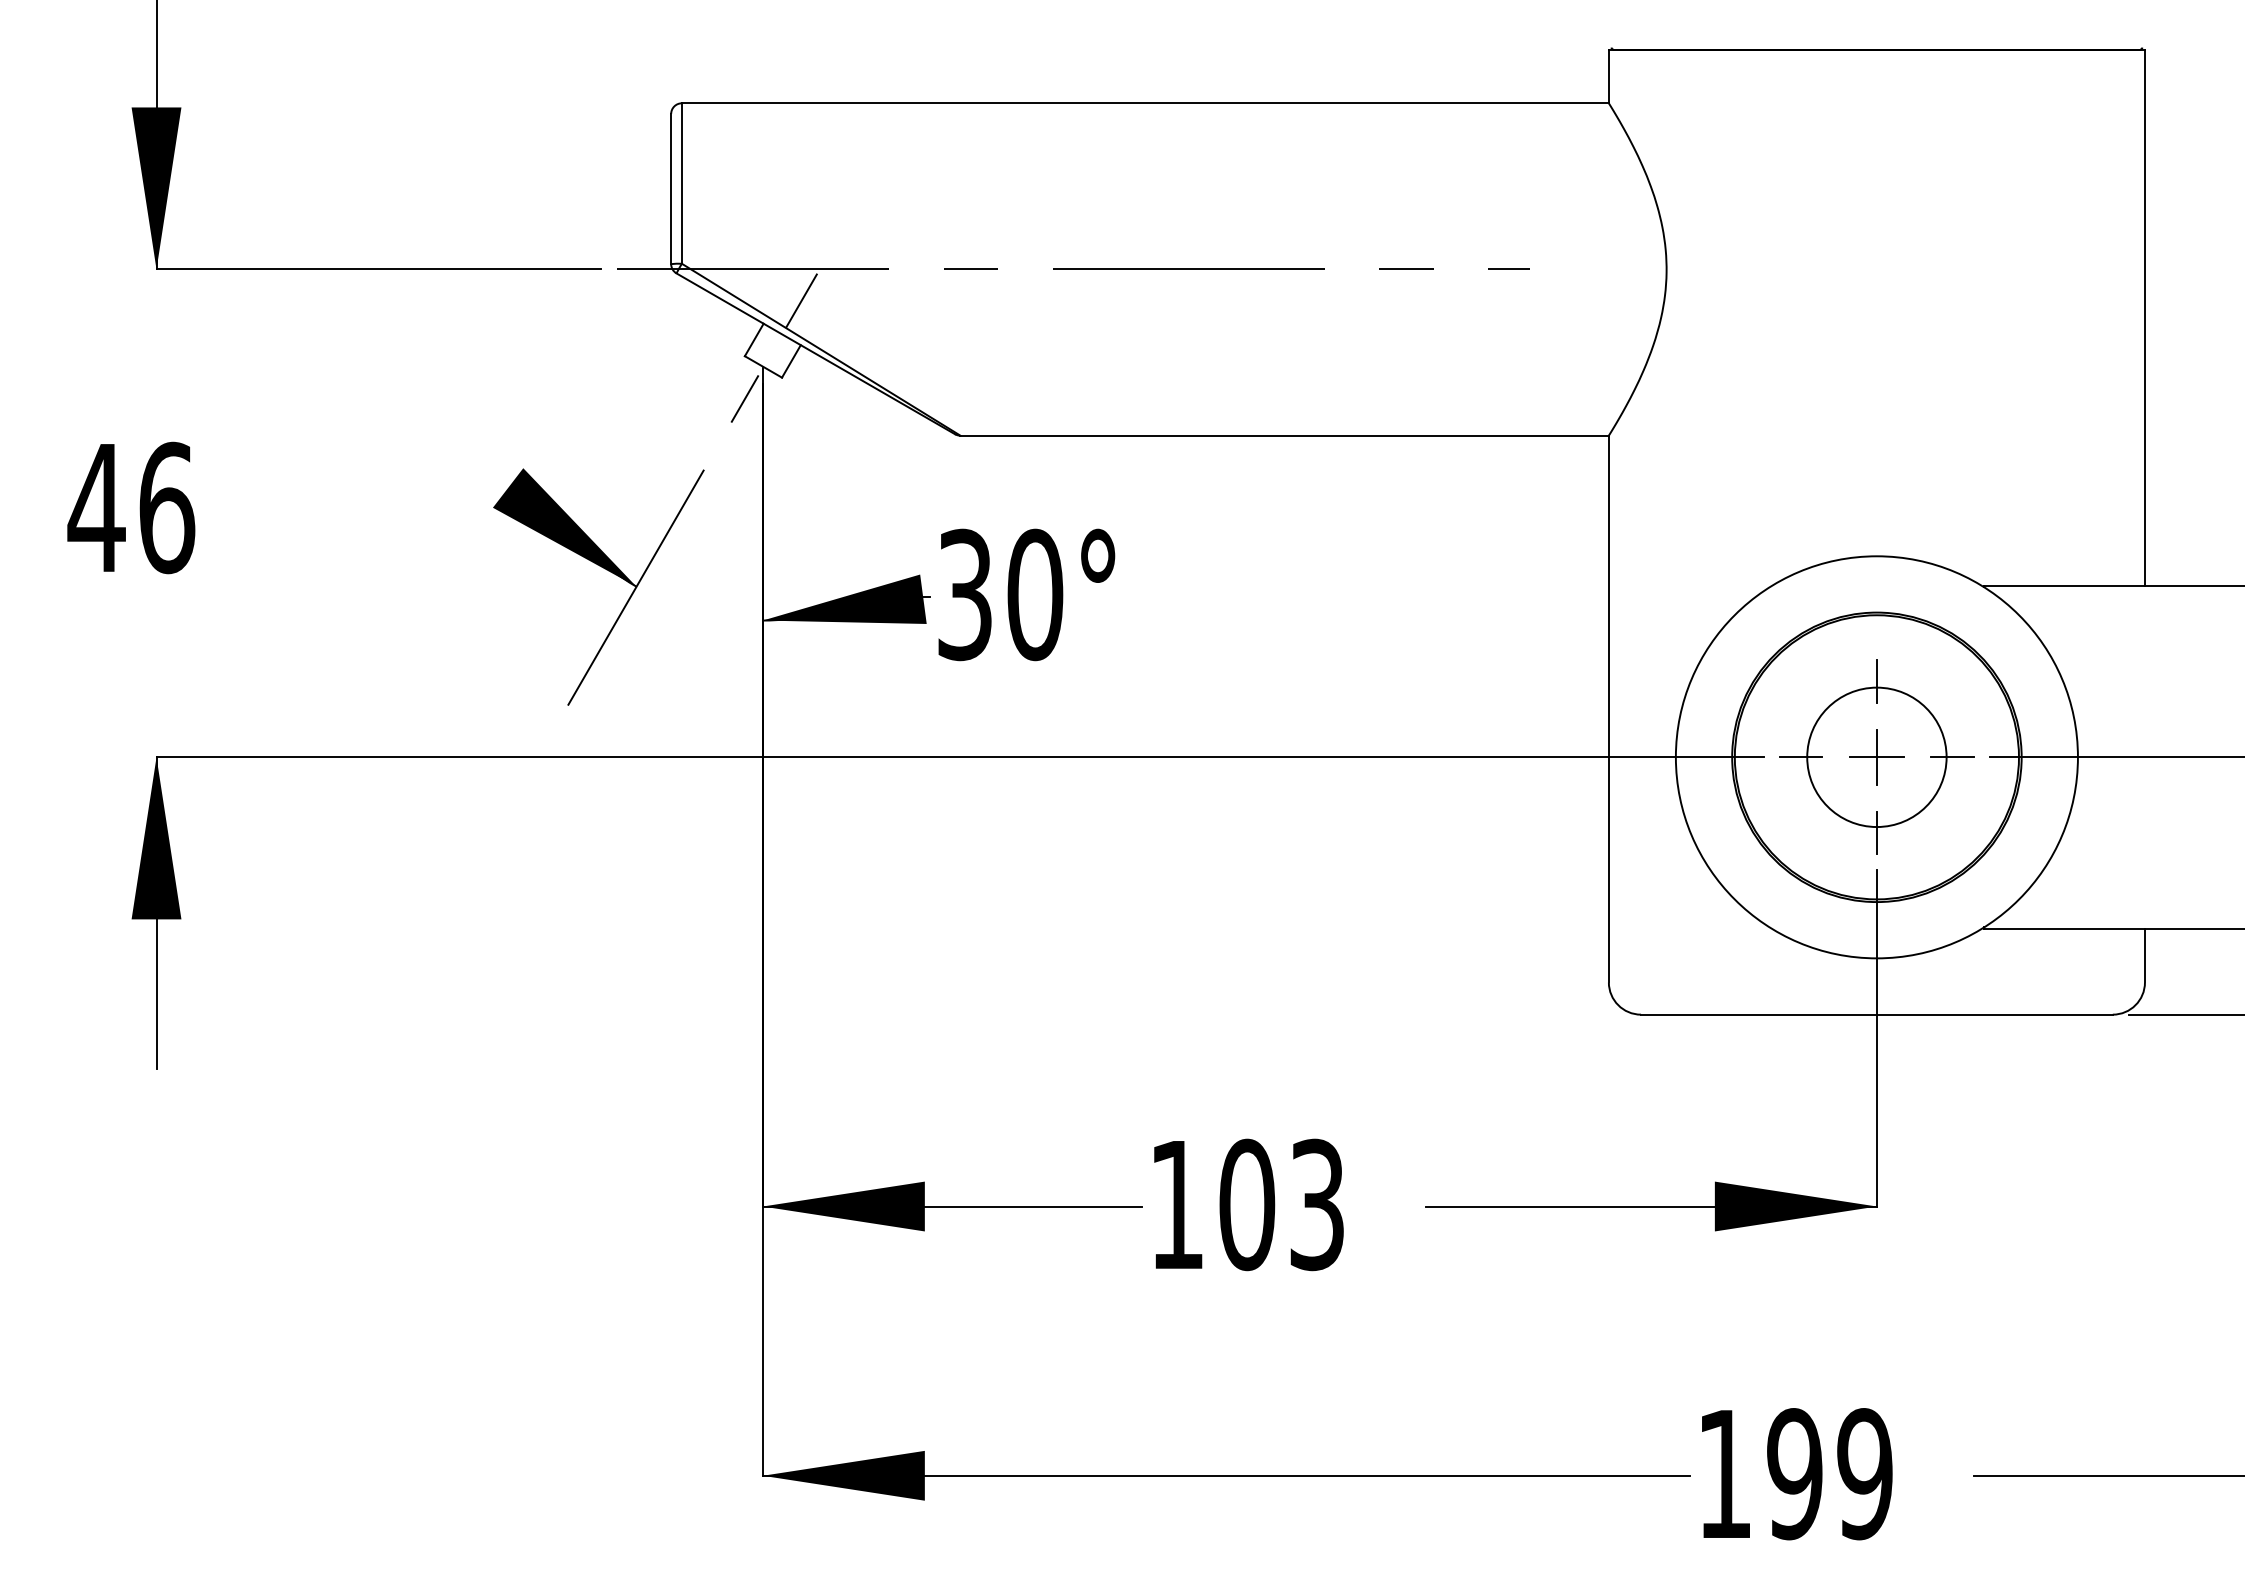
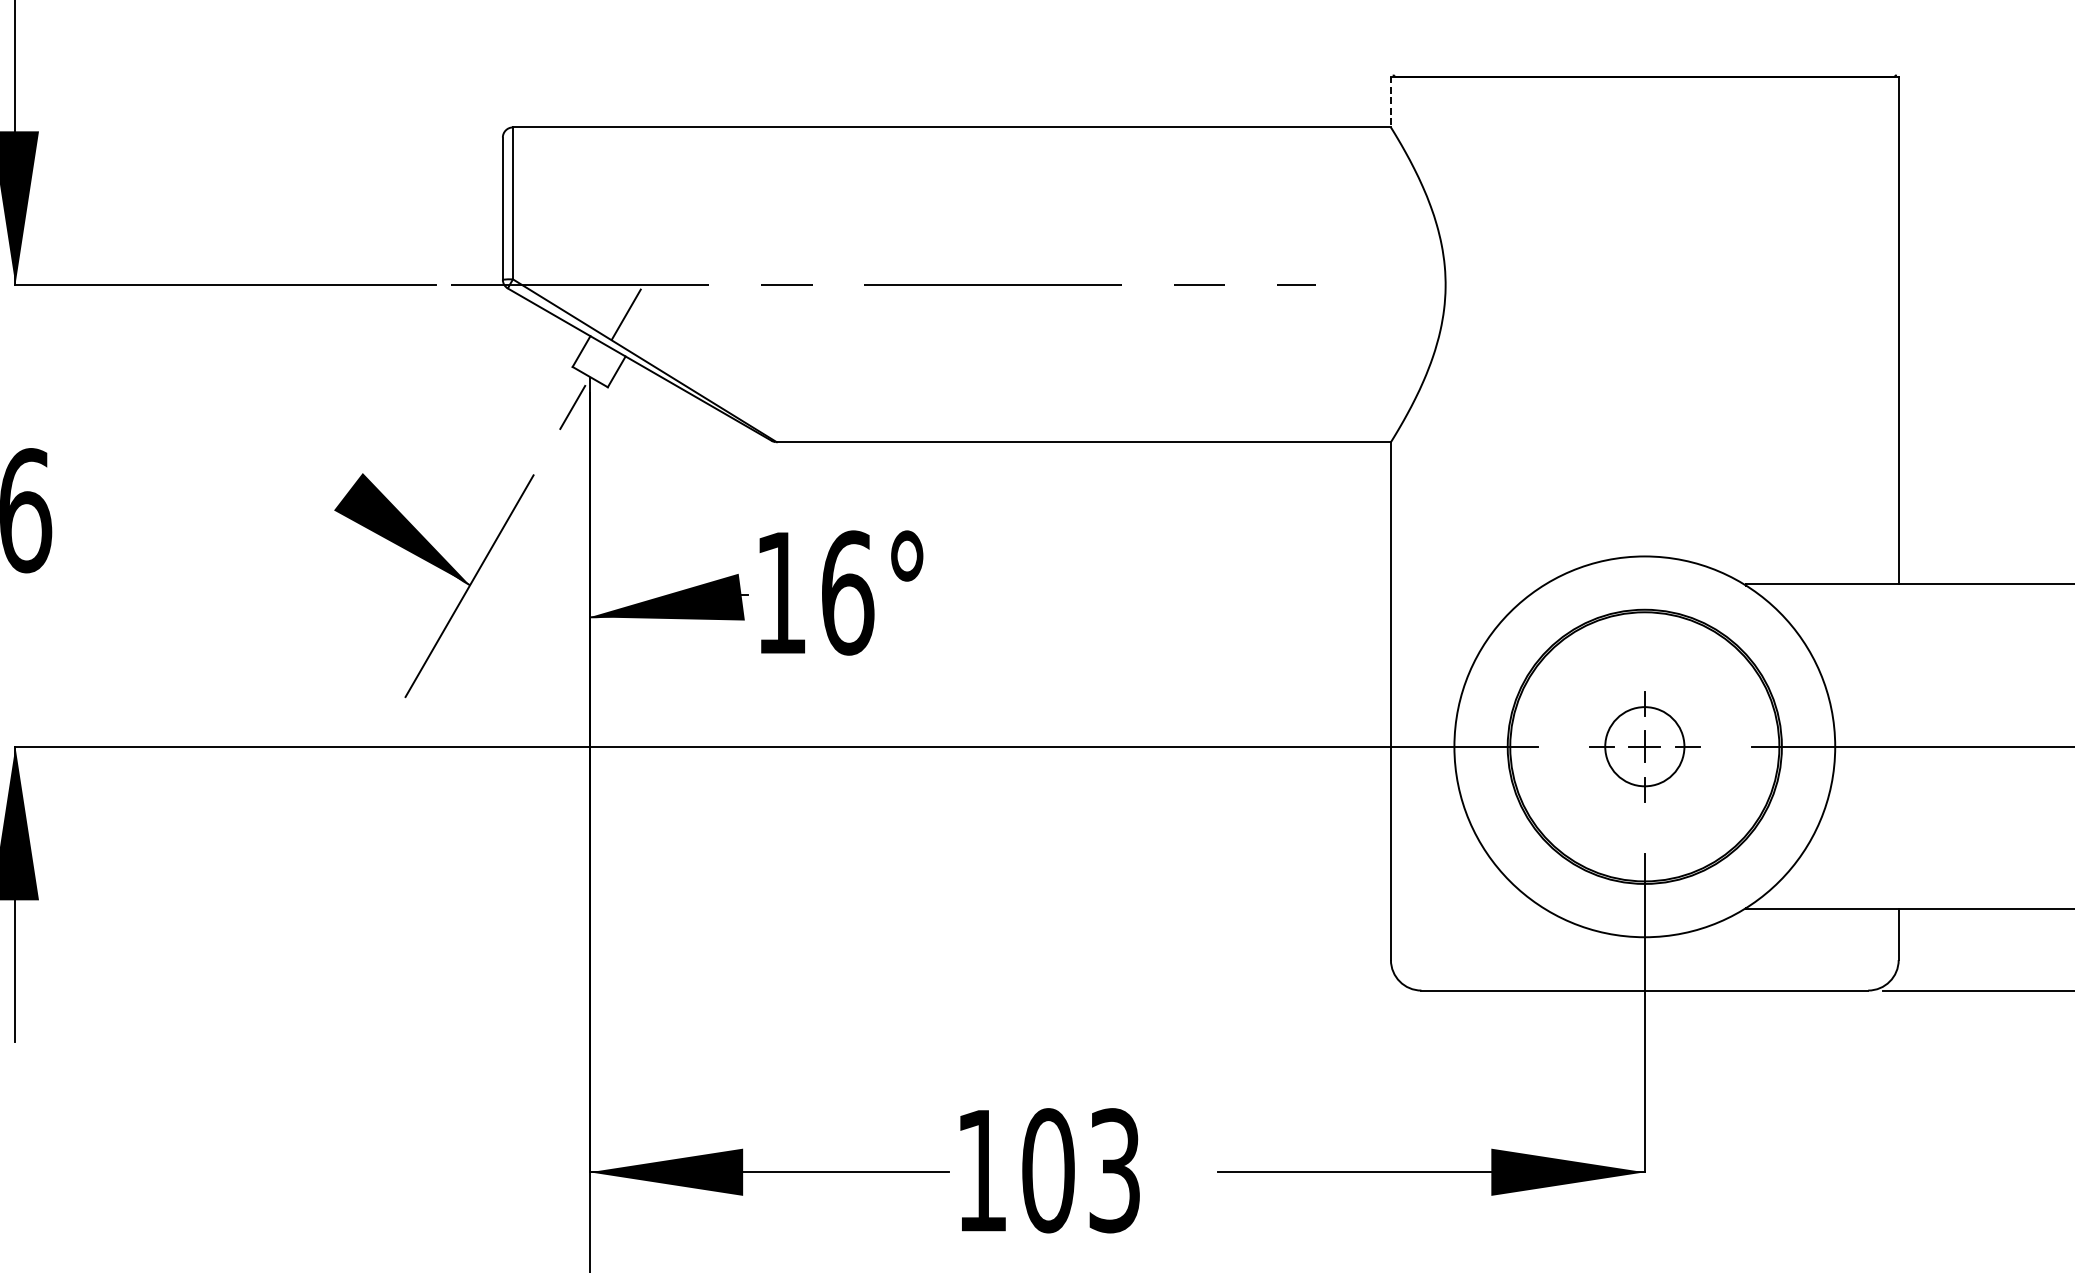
line: (1608, 76) -> (1390, 102), solid -> dashed
text: (1000, 594) -> (814, 592), 30° -> 16°
part: (1876, 756) -> (1644, 746), size x0.6

